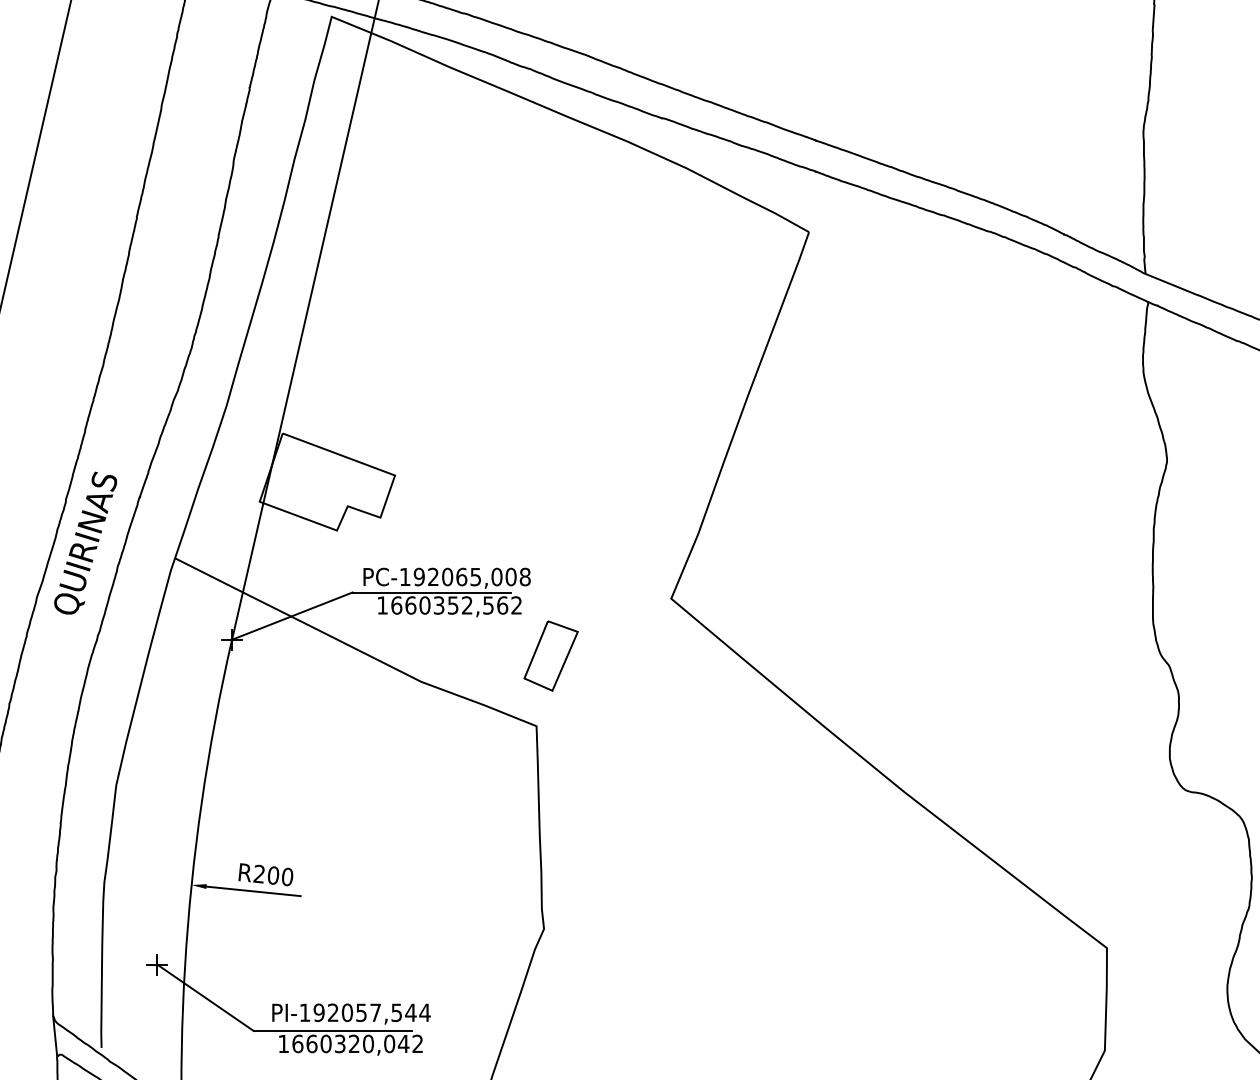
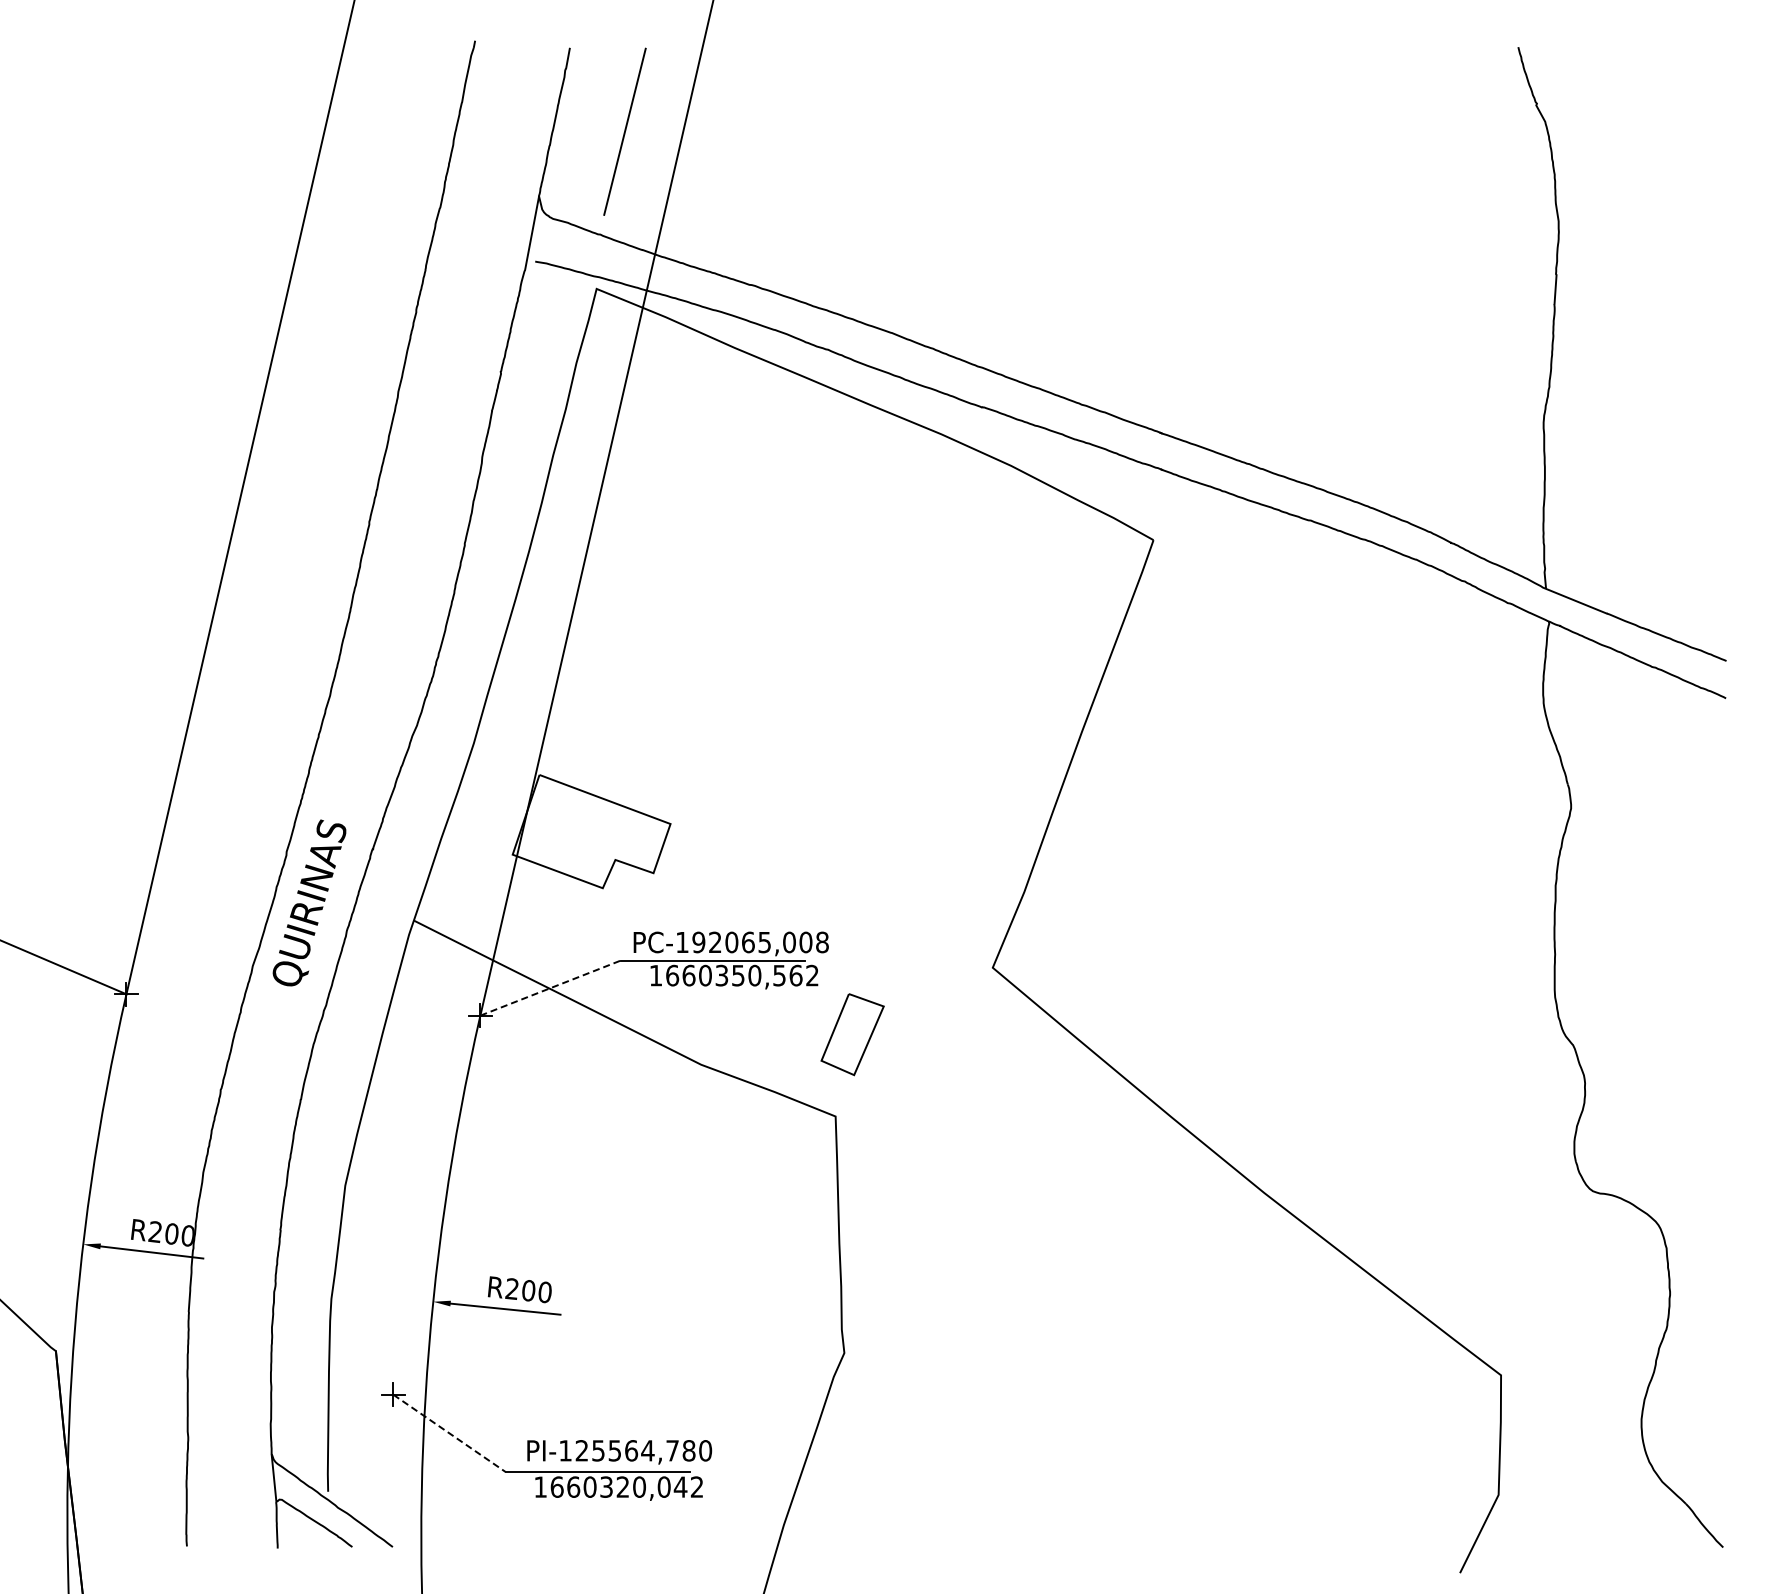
text: (467, 605) -> (754, 975), 1660352,562 -> 1660350,562
line: (292, 616) -> (550, 988), solid -> dashed
line: (205, 997) -> (449, 1433), solid -> dashed
text: (371, 1012) -> (643, 1450), PI-192057,544 -> PI-125564,780

